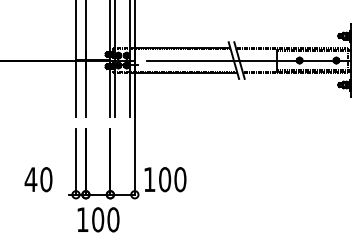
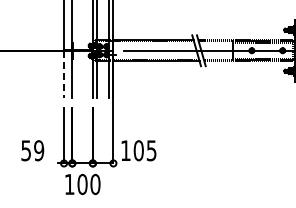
line: (76, 90) -> (64, 75), solid -> dashed
text: (38, 179) -> (32, 150), 40 -> 59
text: (180, 179) -> (151, 150), 100 -> 105

